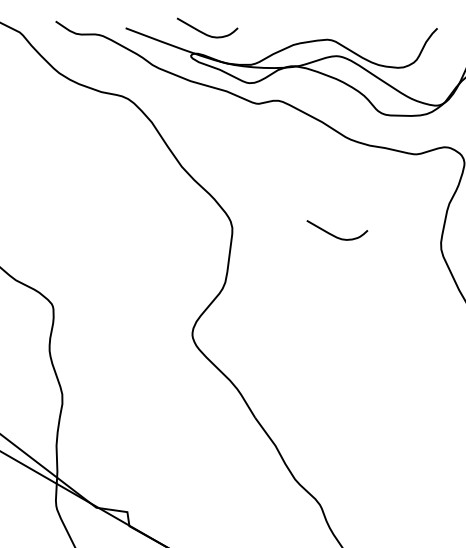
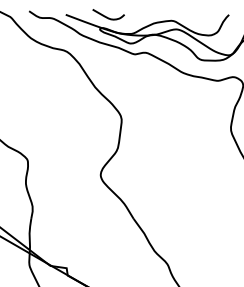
curve: (335, 233) -> (175, 122), removed

